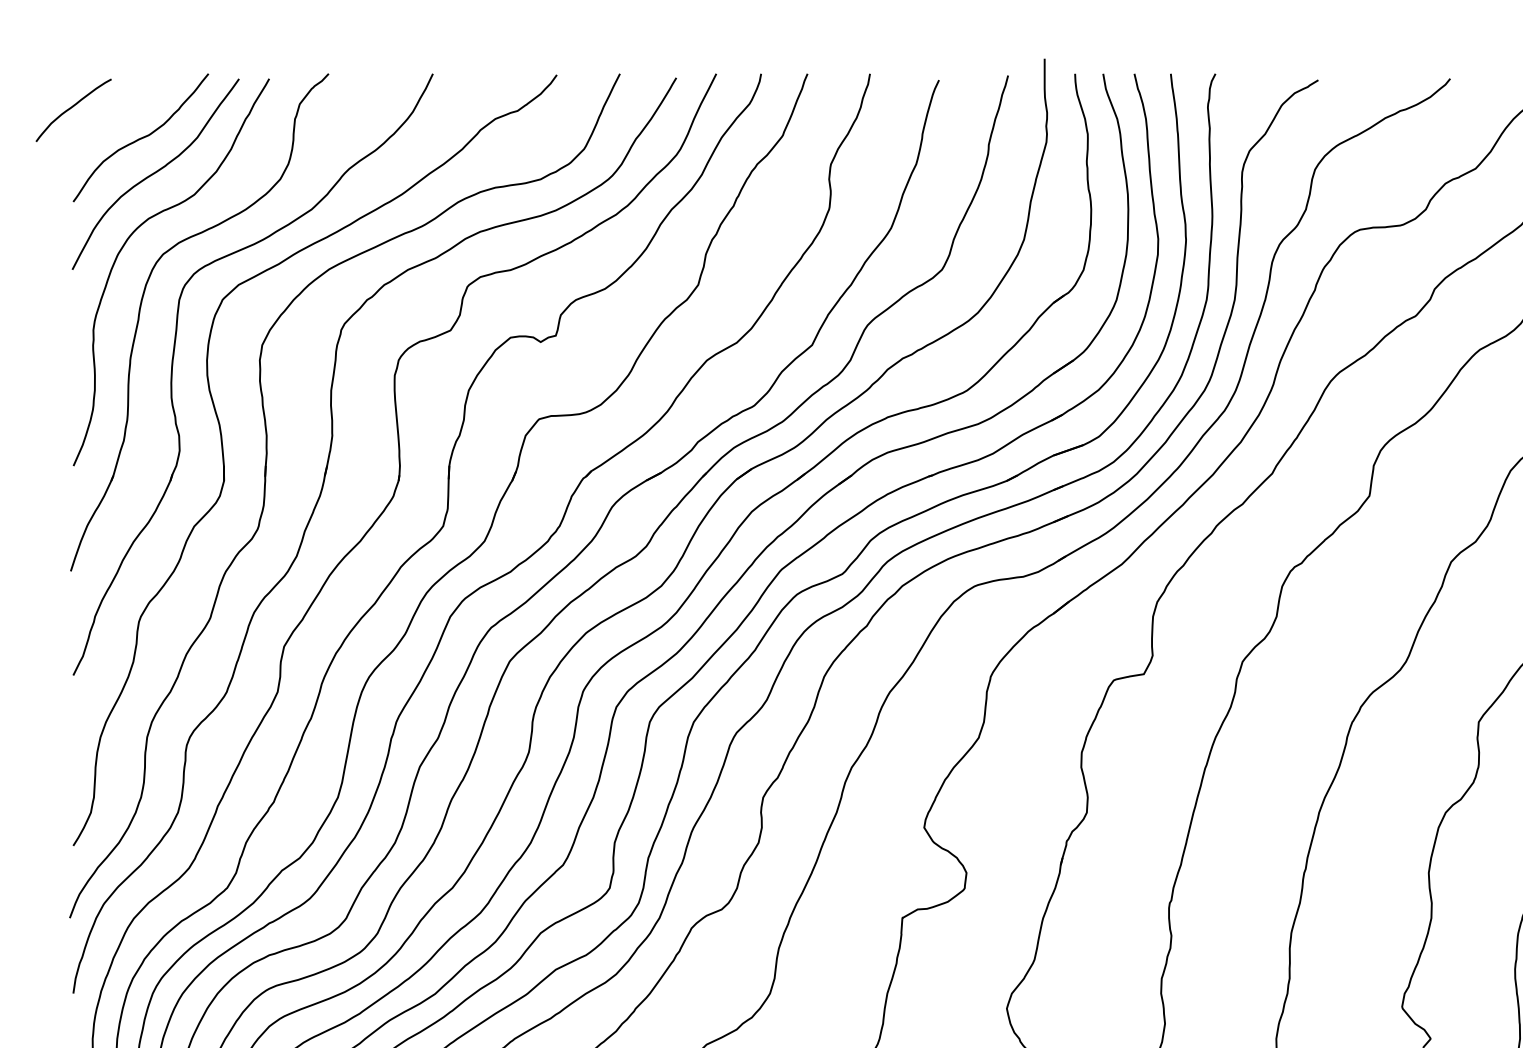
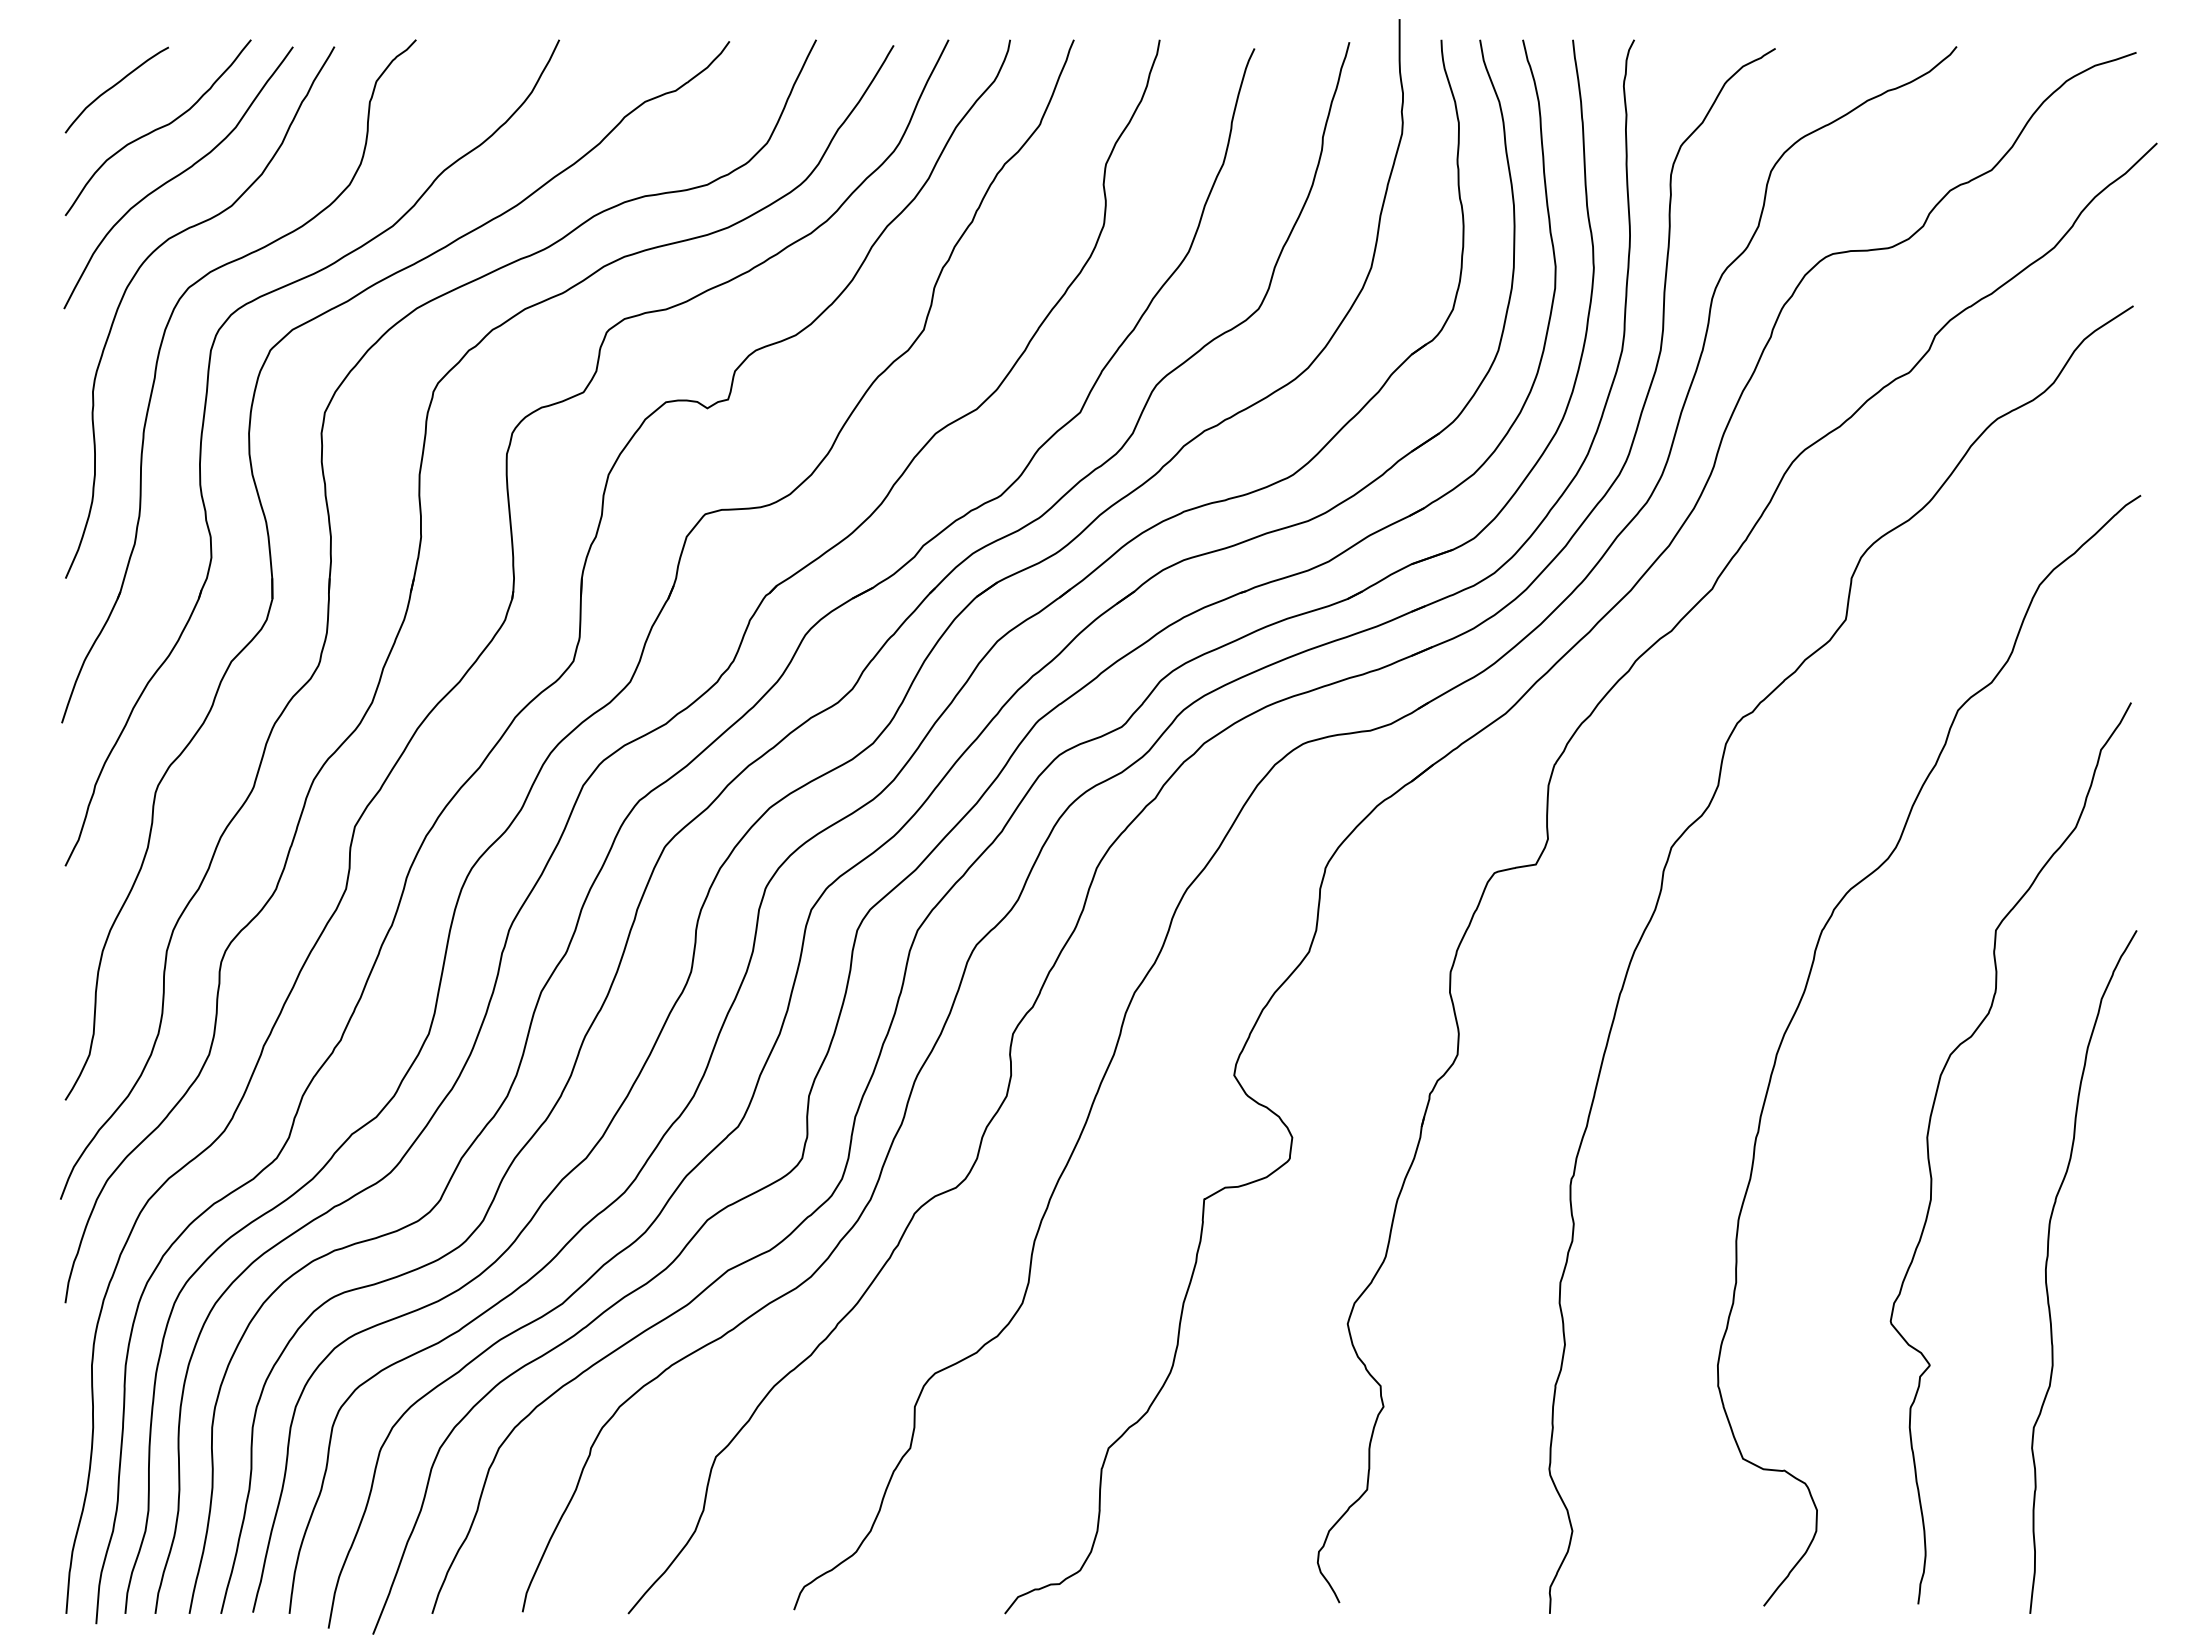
curve: (71, 107) -> (114, 86), moved

